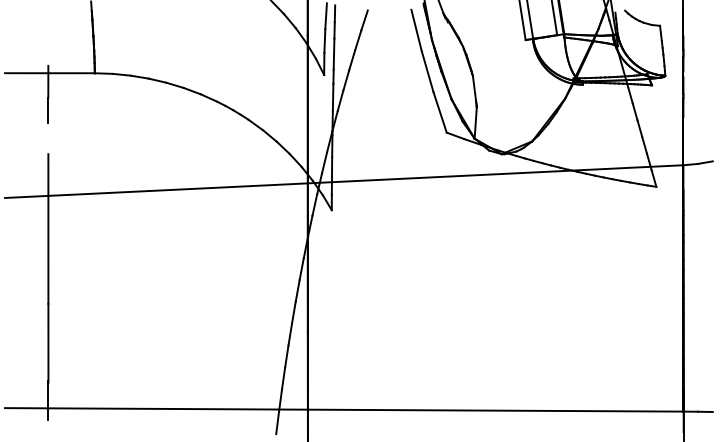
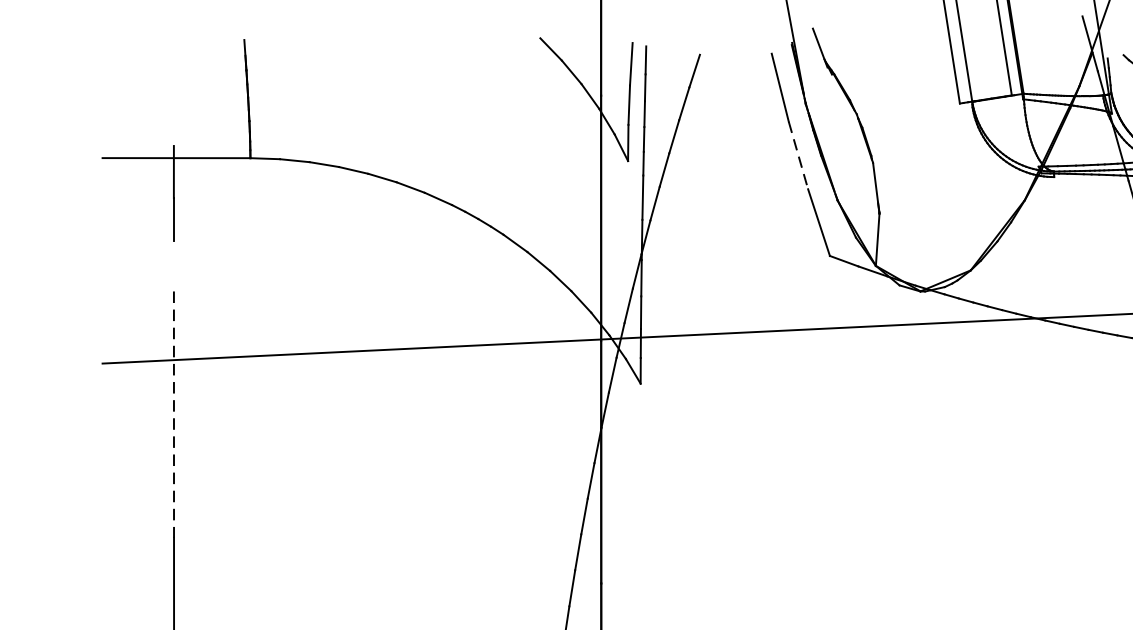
line: (427, 72) -> (798, 156), solid -> dashed
line: (48, 229) -> (174, 415), solid -> dashed

